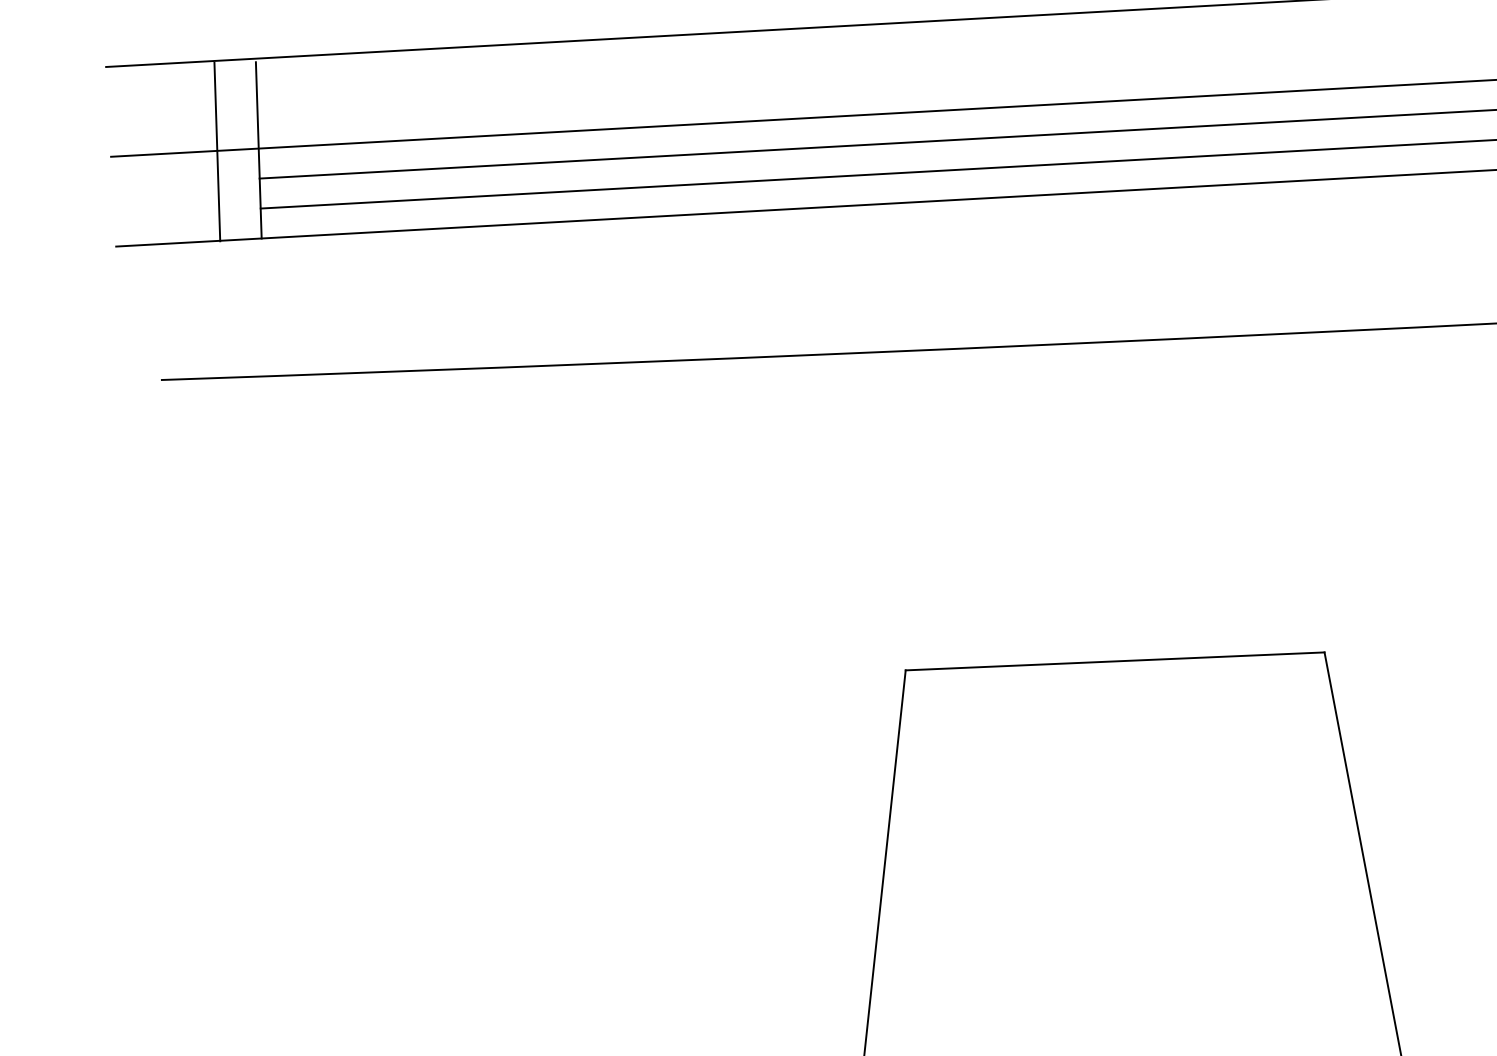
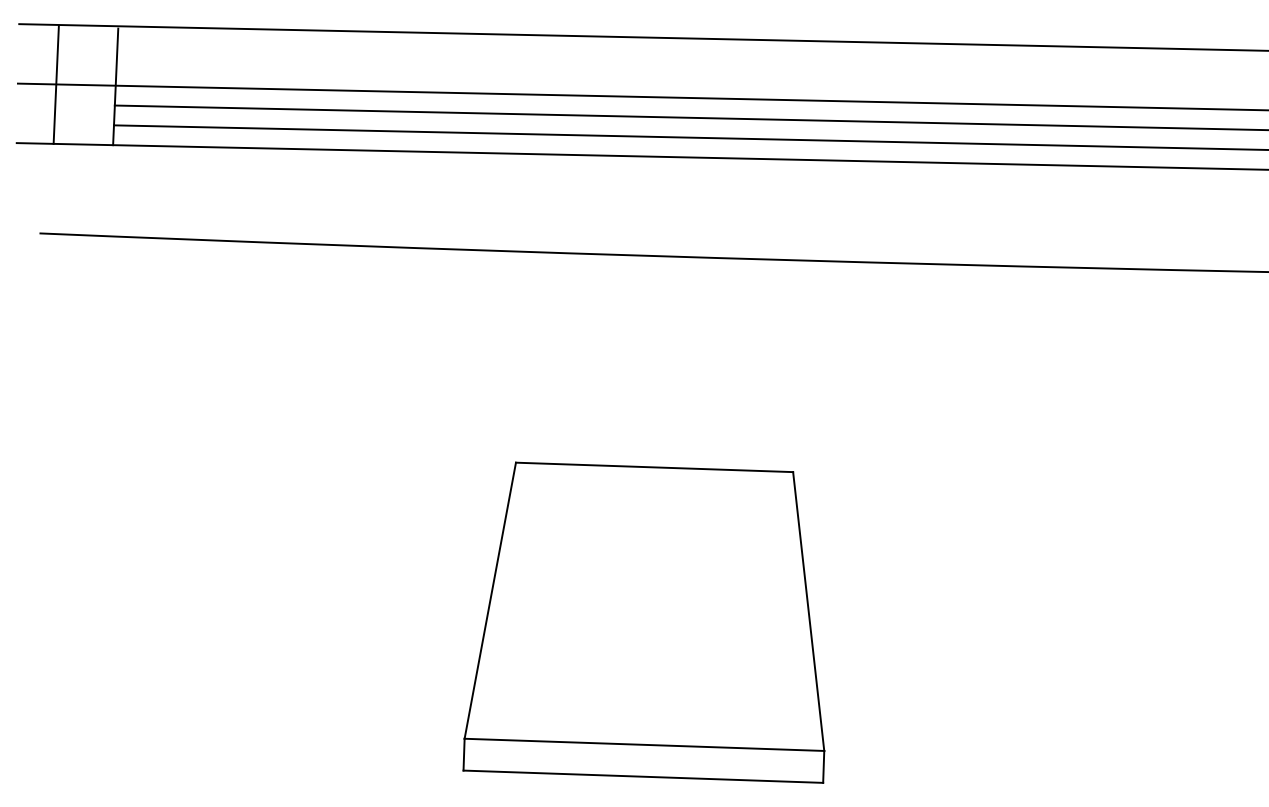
line: (216, 151) -> (55, 84), moved

